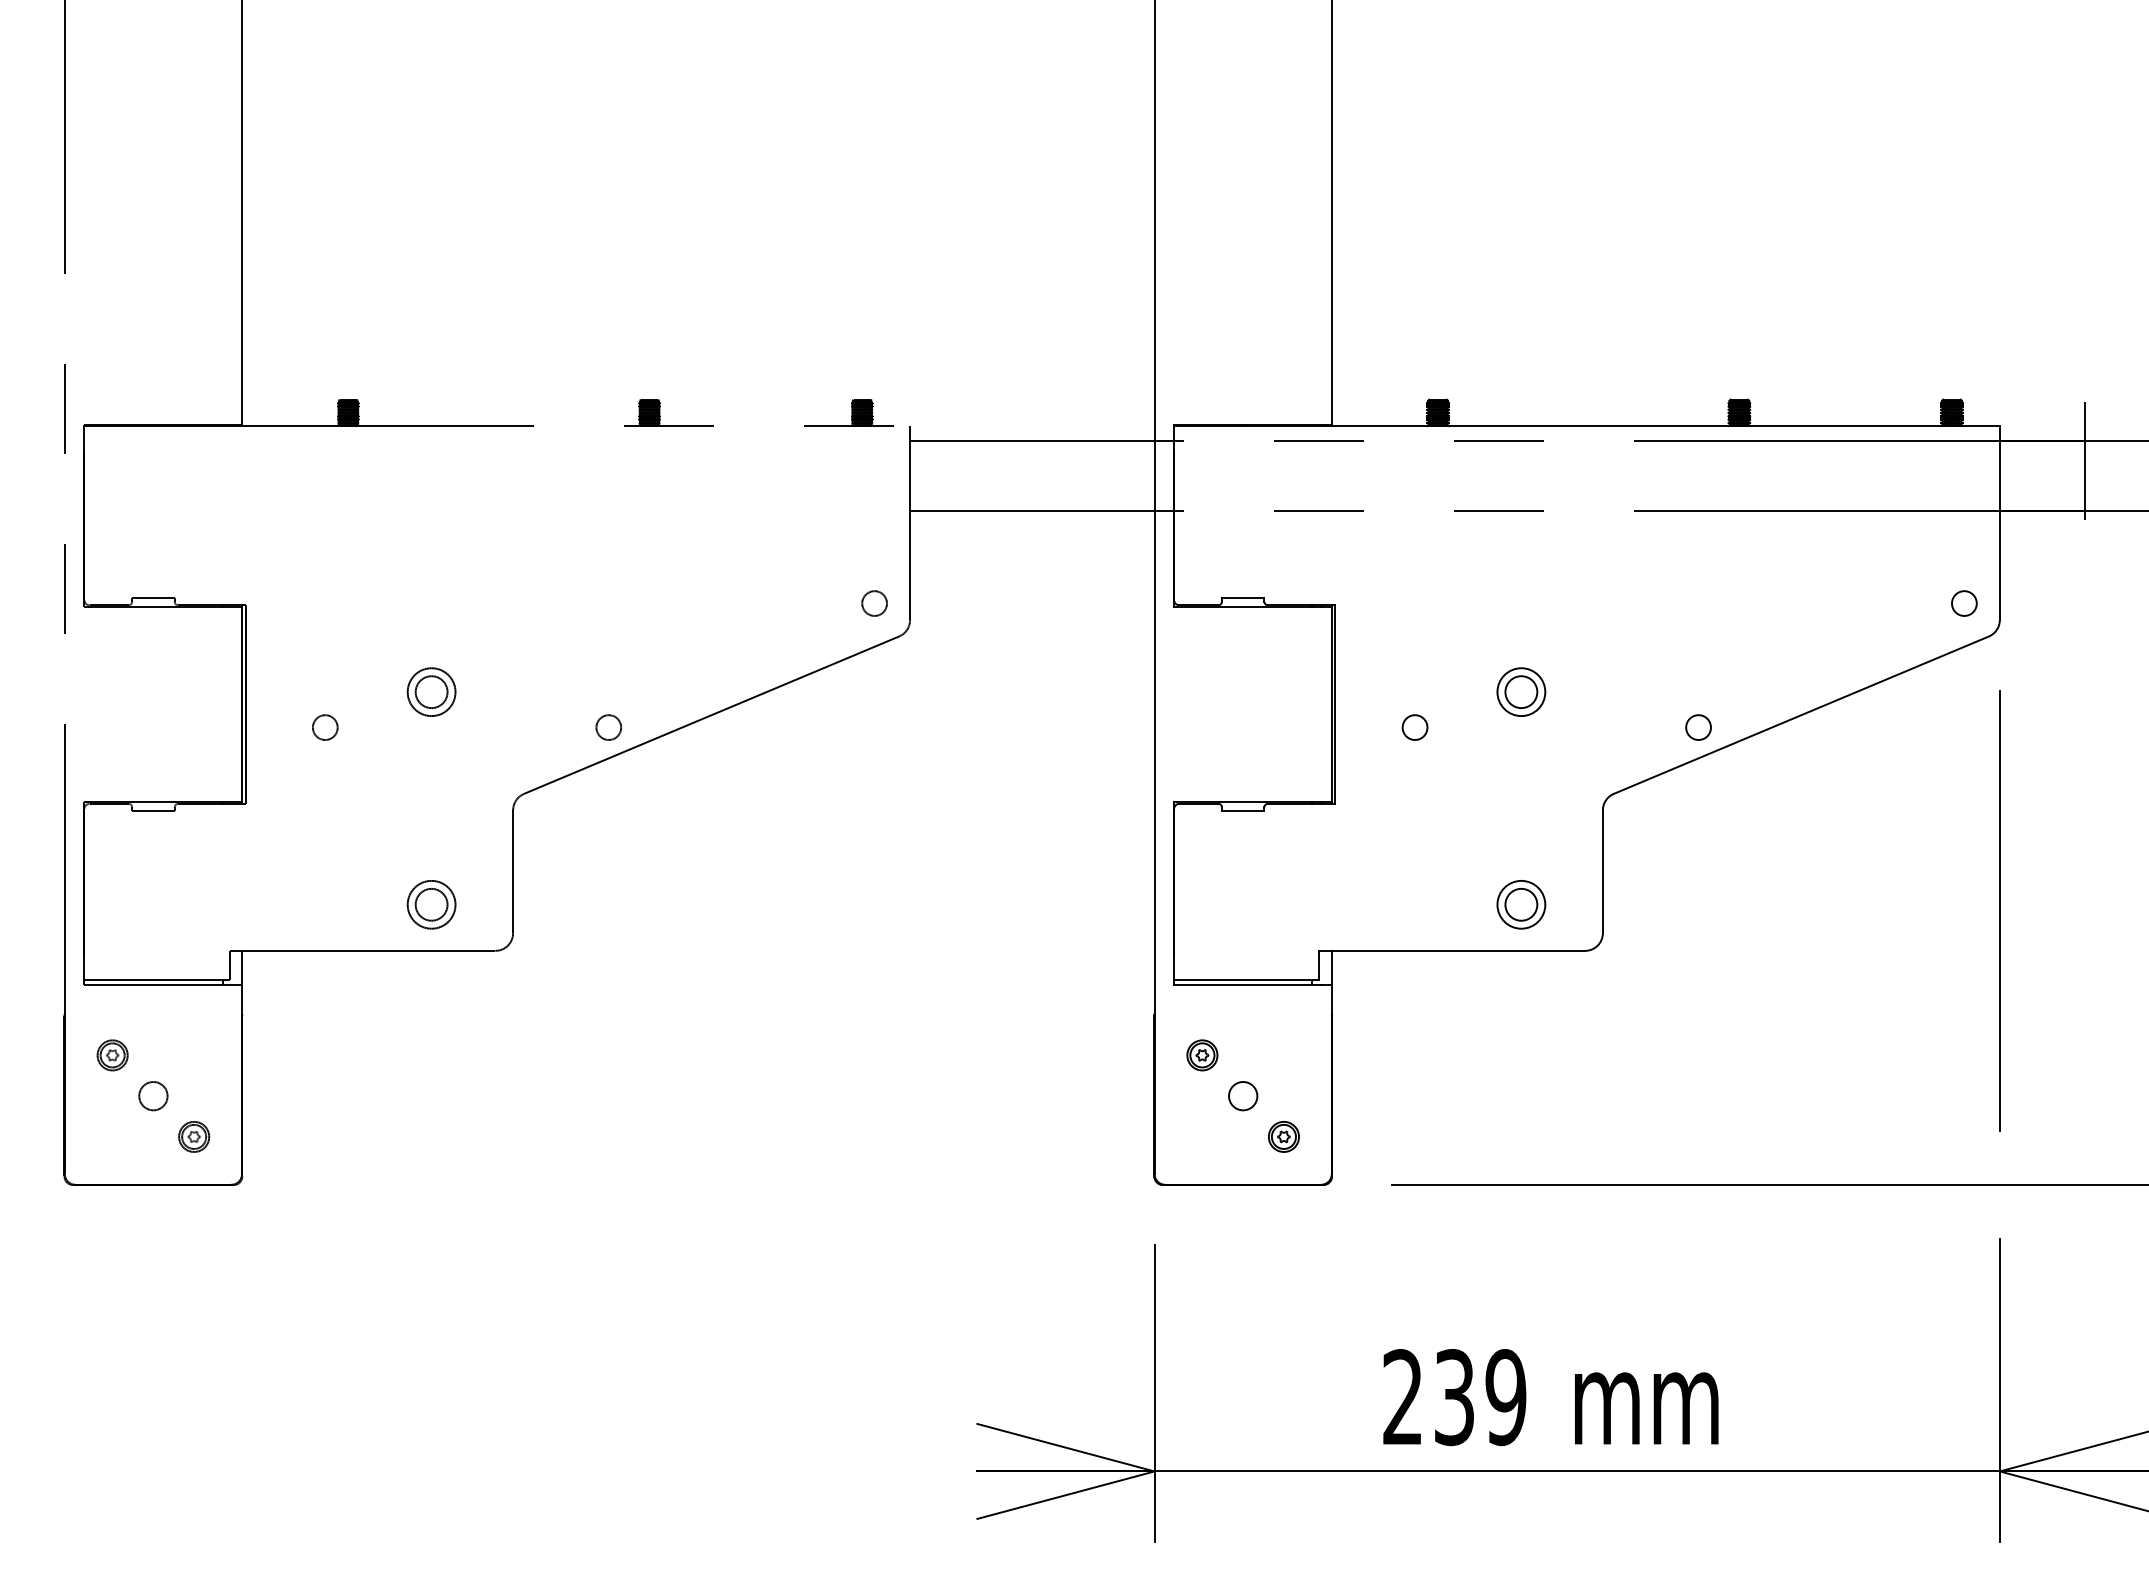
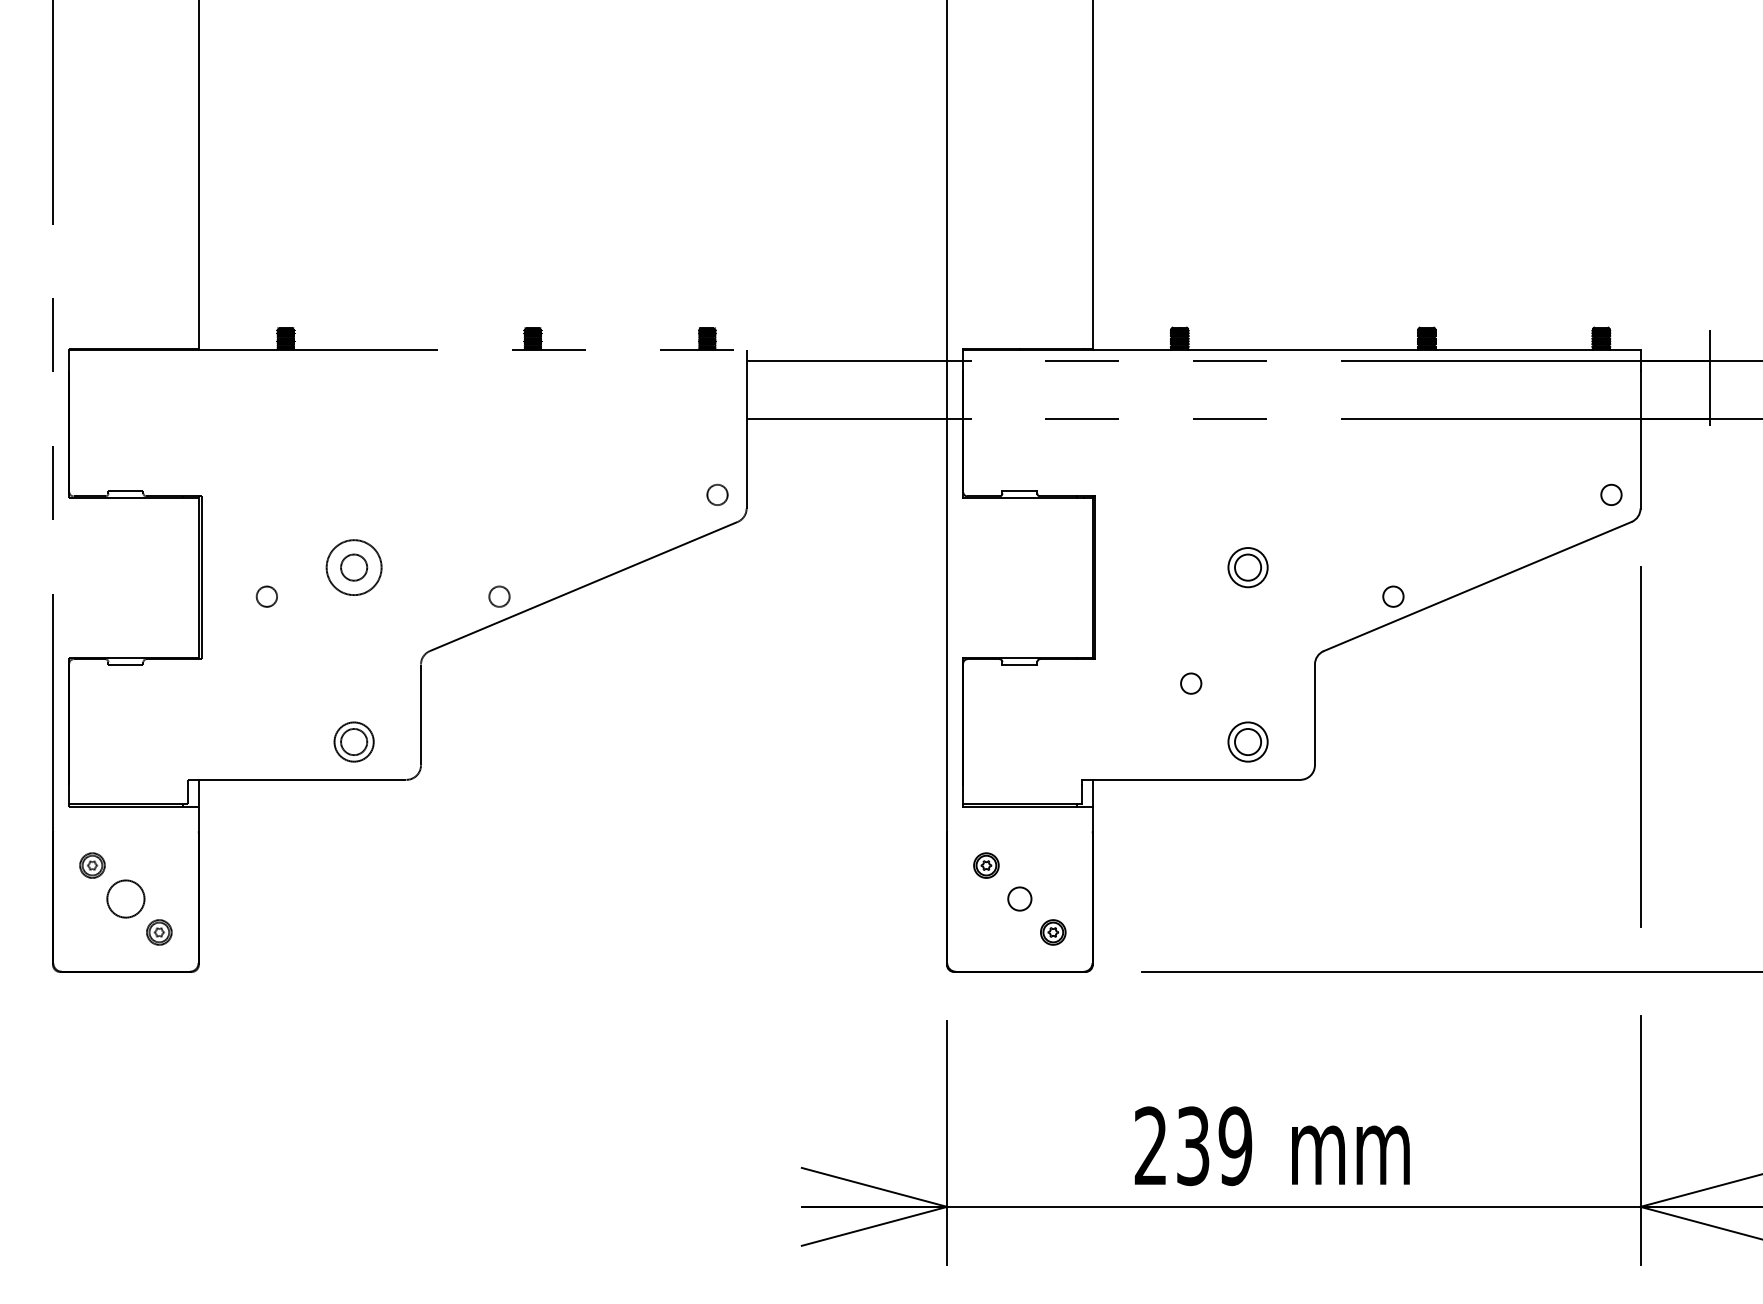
circle: (431, 692) -> (354, 567), size x1.4
circle: (1414, 727) -> (1190, 683), moved
circle: (153, 1096) -> (126, 899), size x1.6

